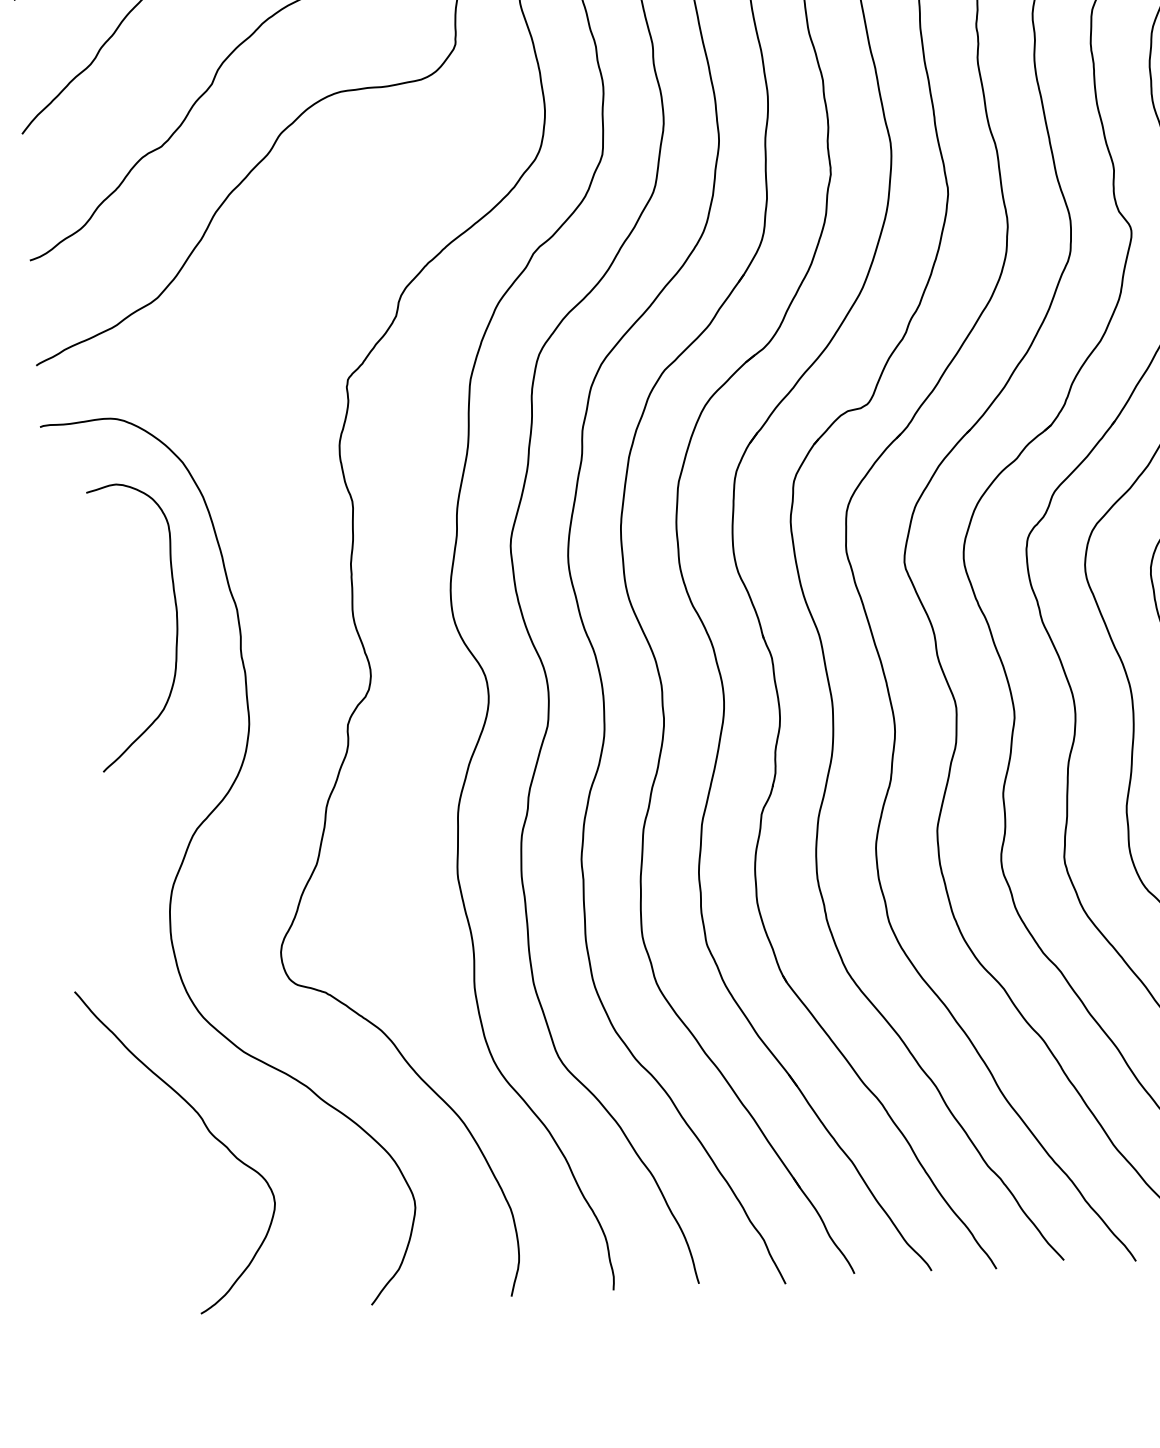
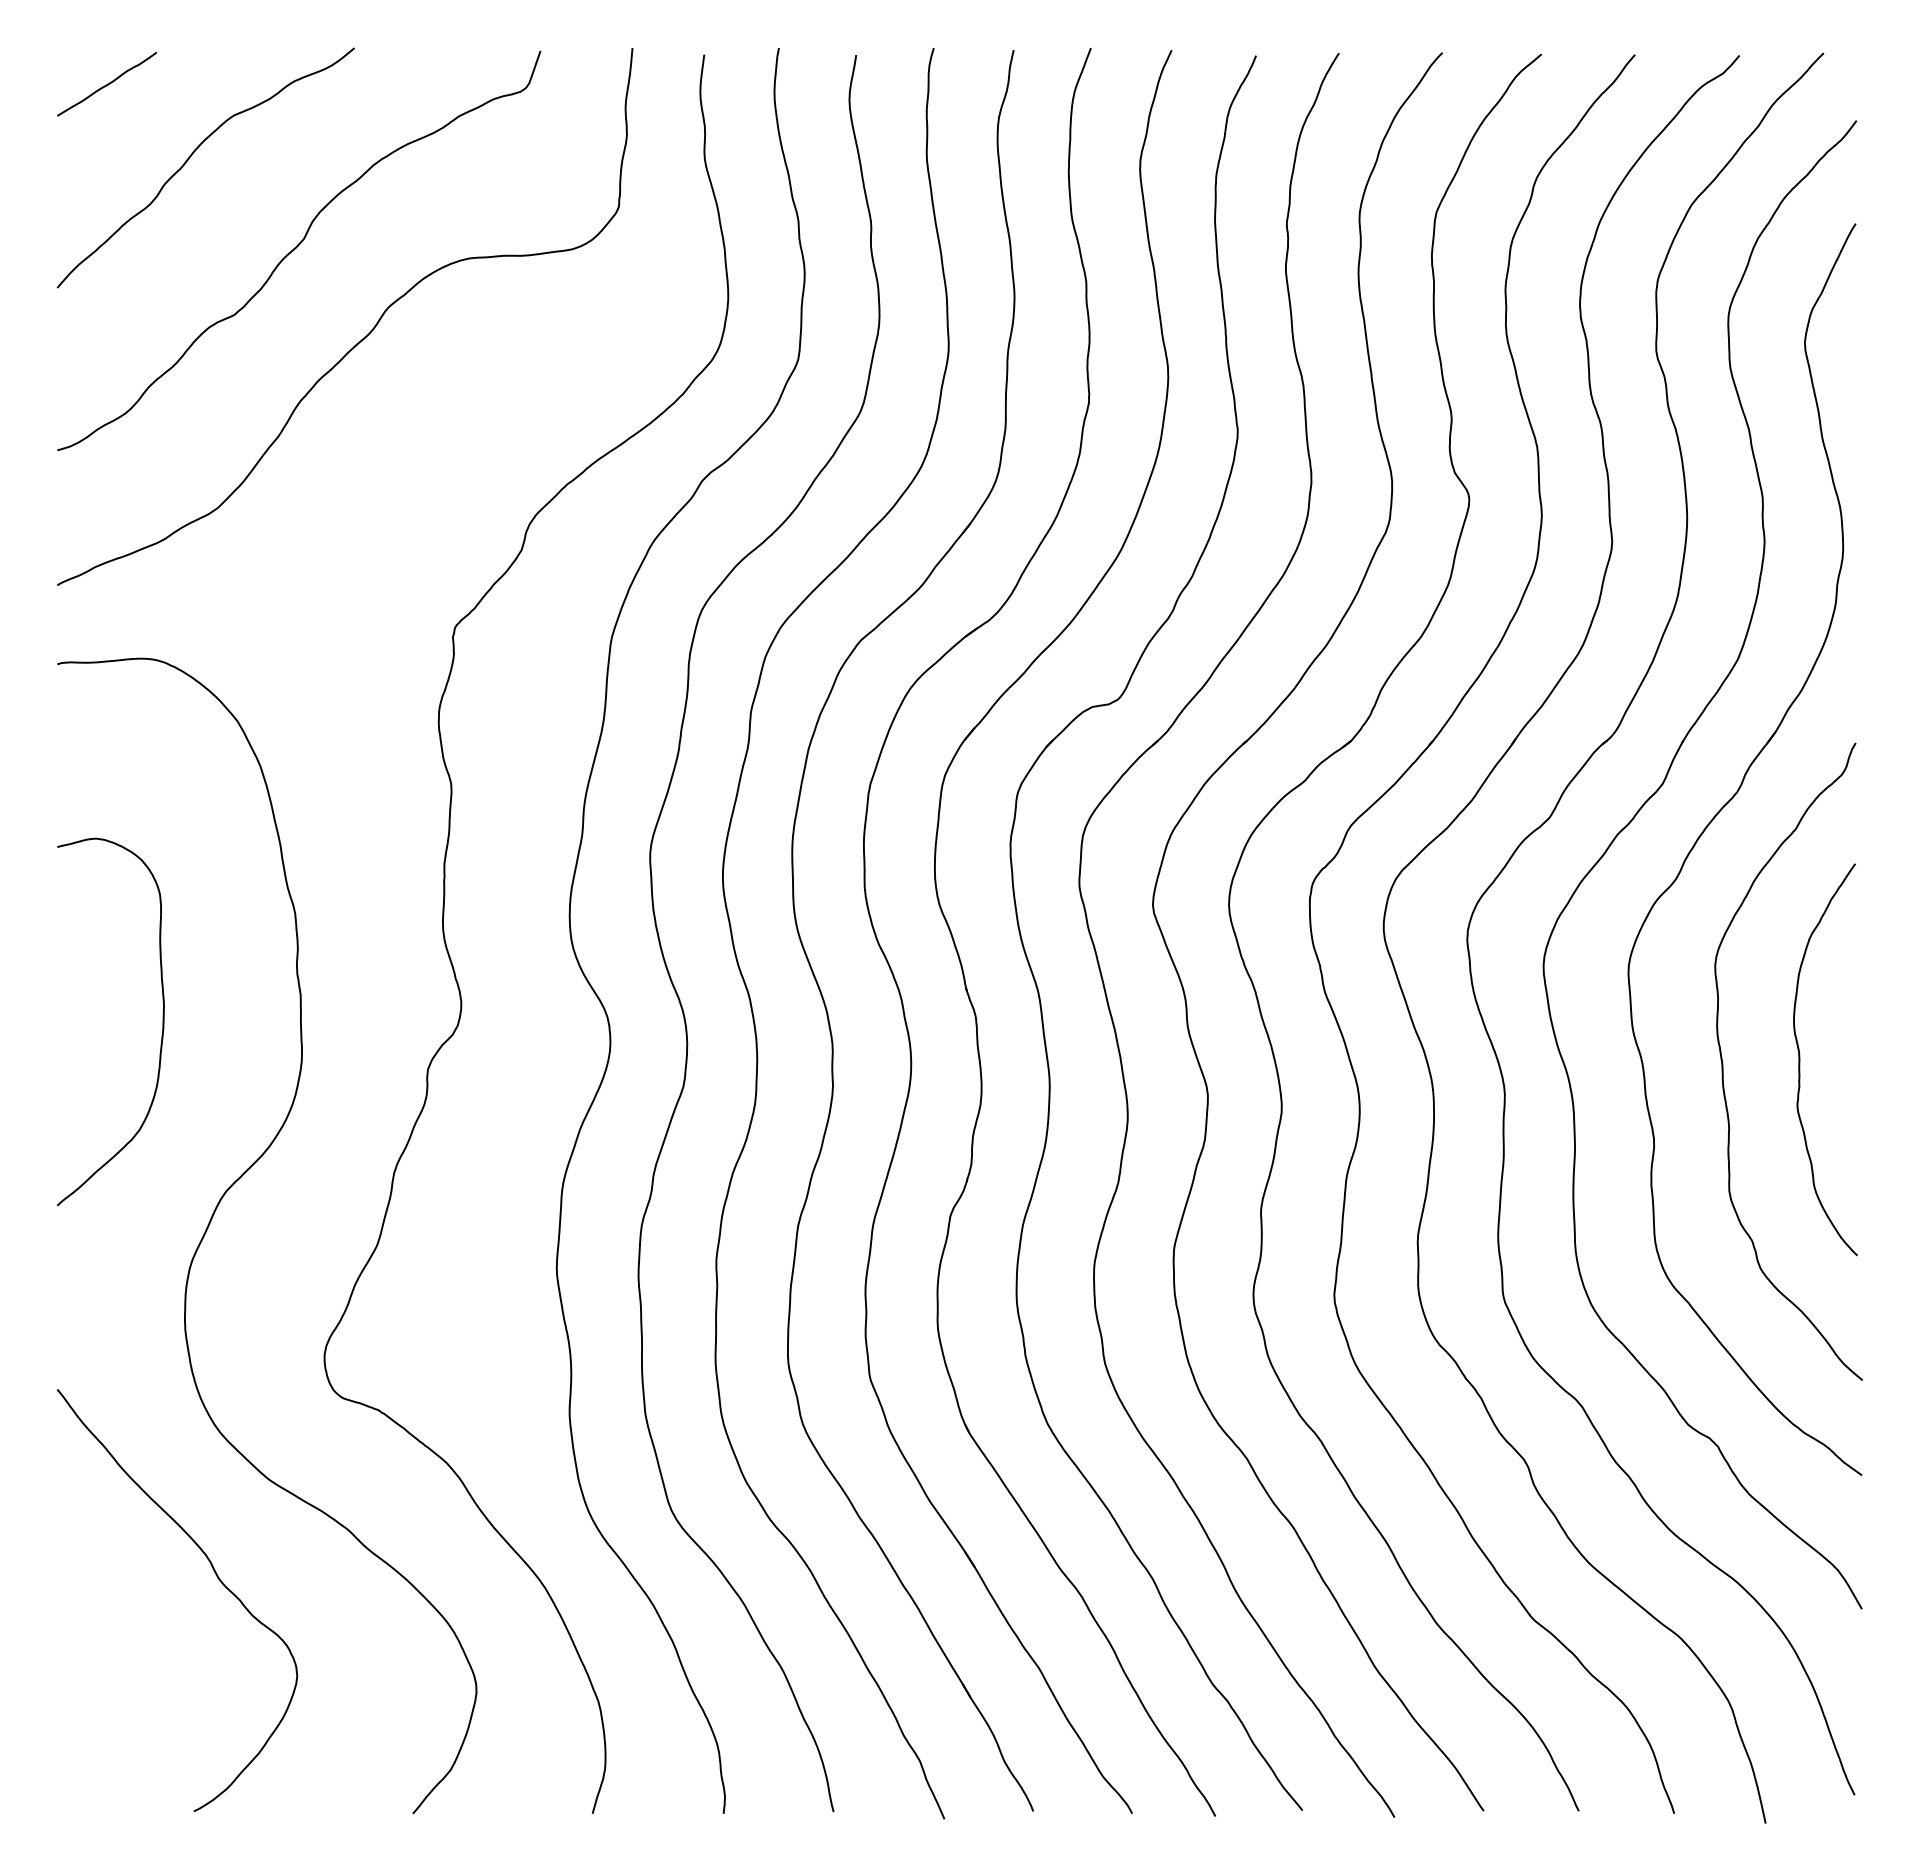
curve: (176, 623) -> (162, 1021), moved

